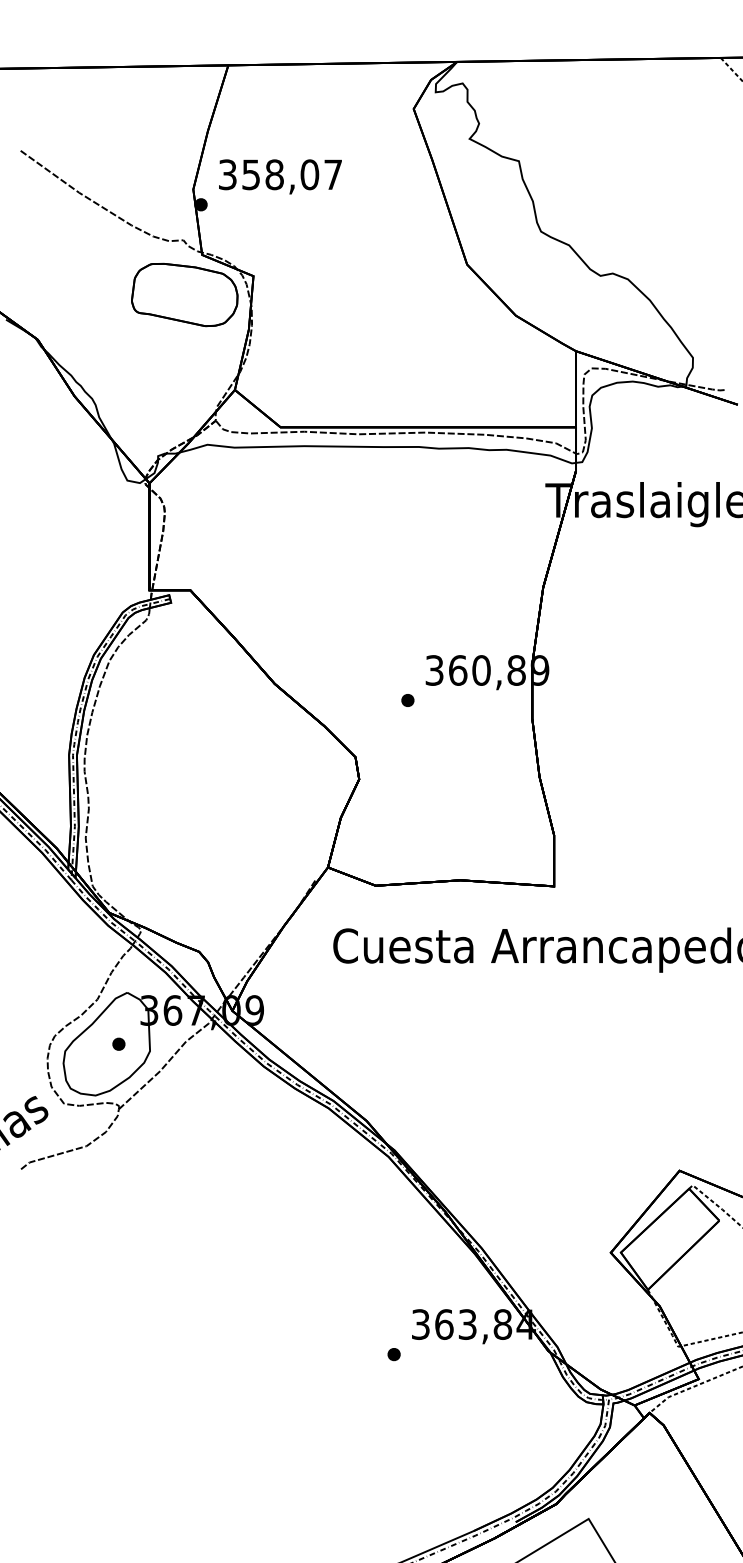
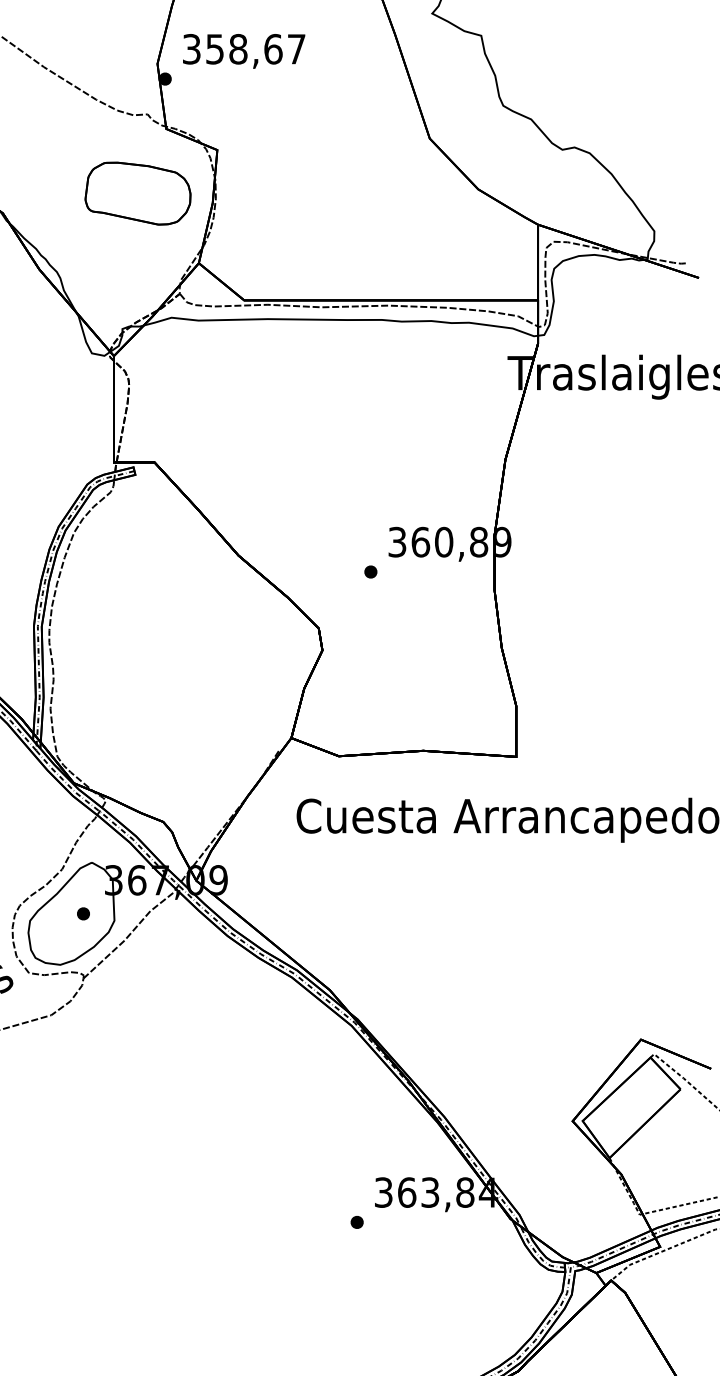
text: (309, 174) -> (273, 48), 358,07 -> 358,67
part: (184, 294) -> (137, 193), moved

